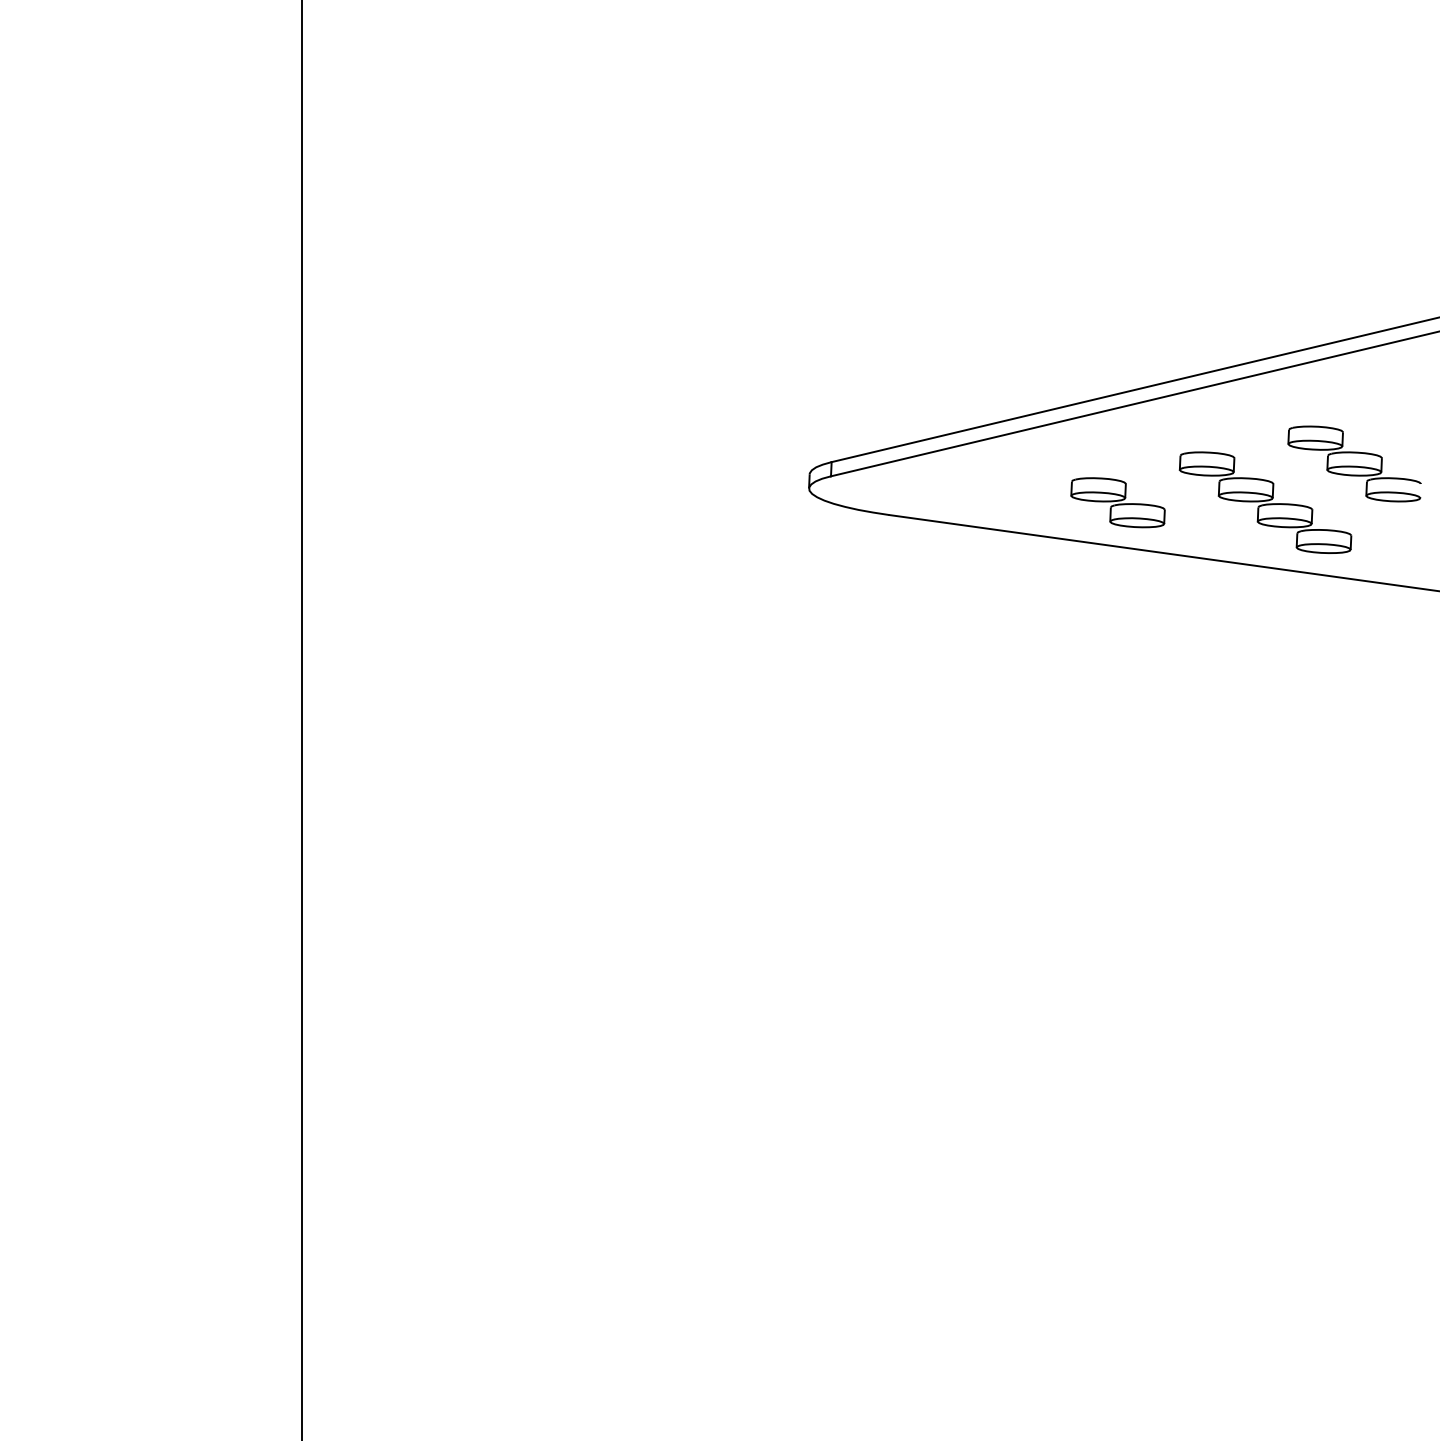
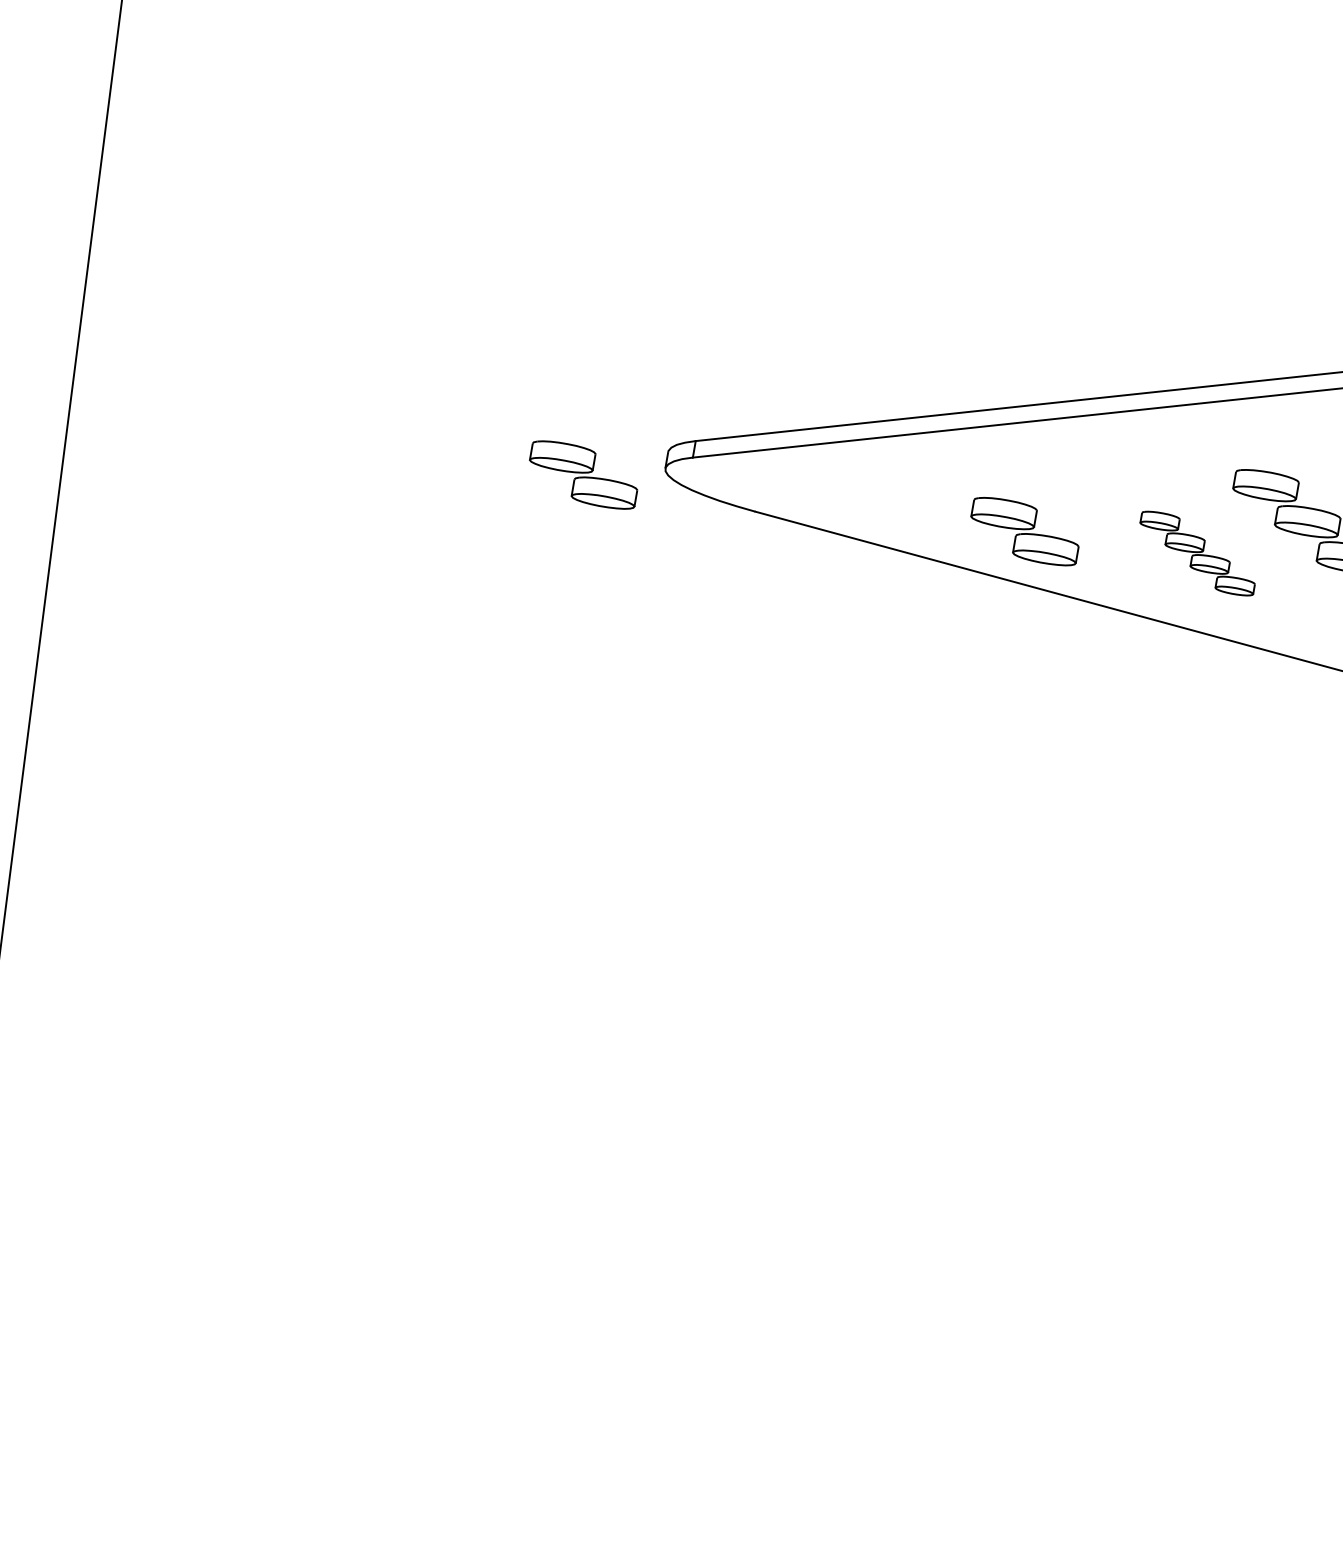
part: (740, 502) -> (583, 474), added
part: (1265, 502) -> (1197, 553), size x0.6

